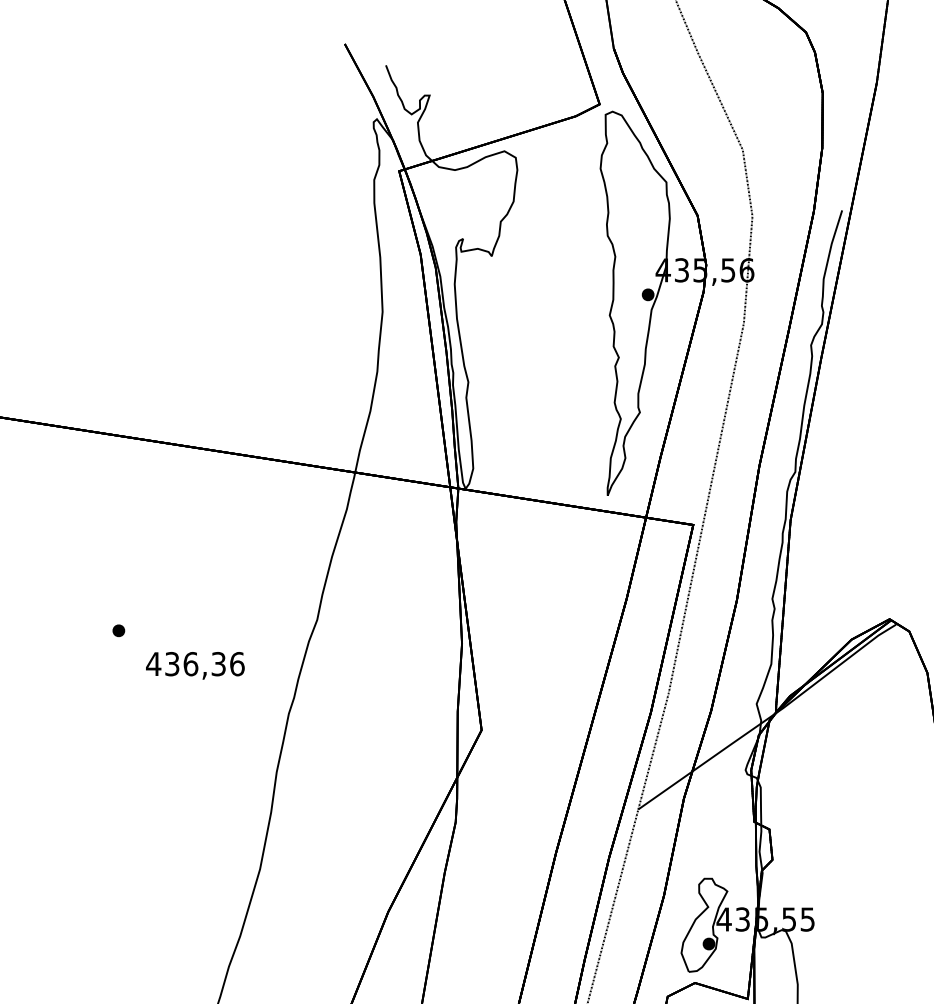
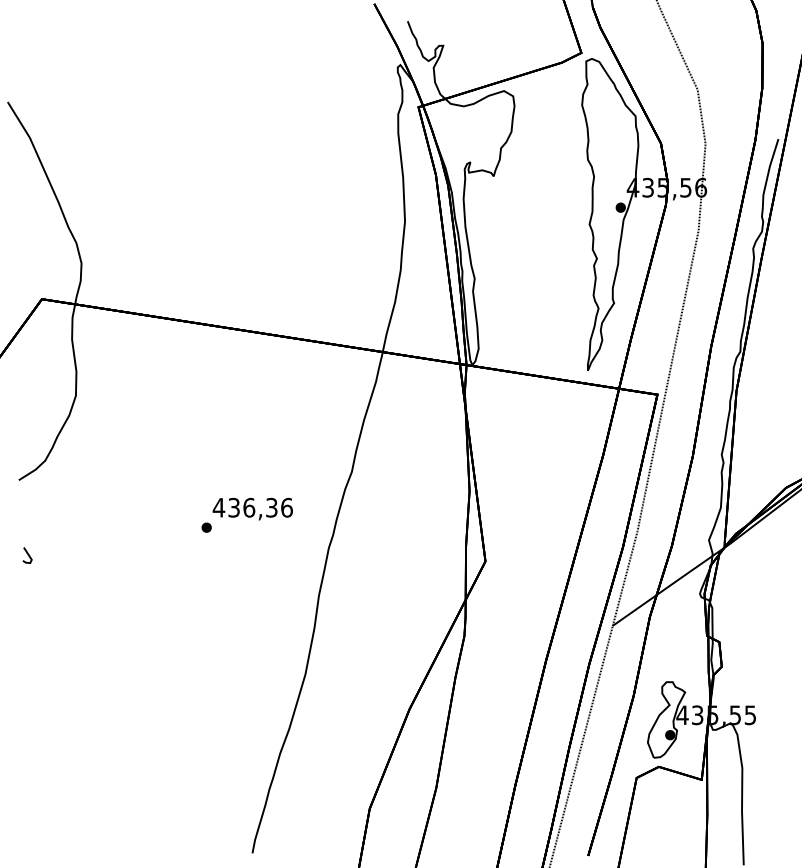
part: (118, 630) -> (206, 527), moved

